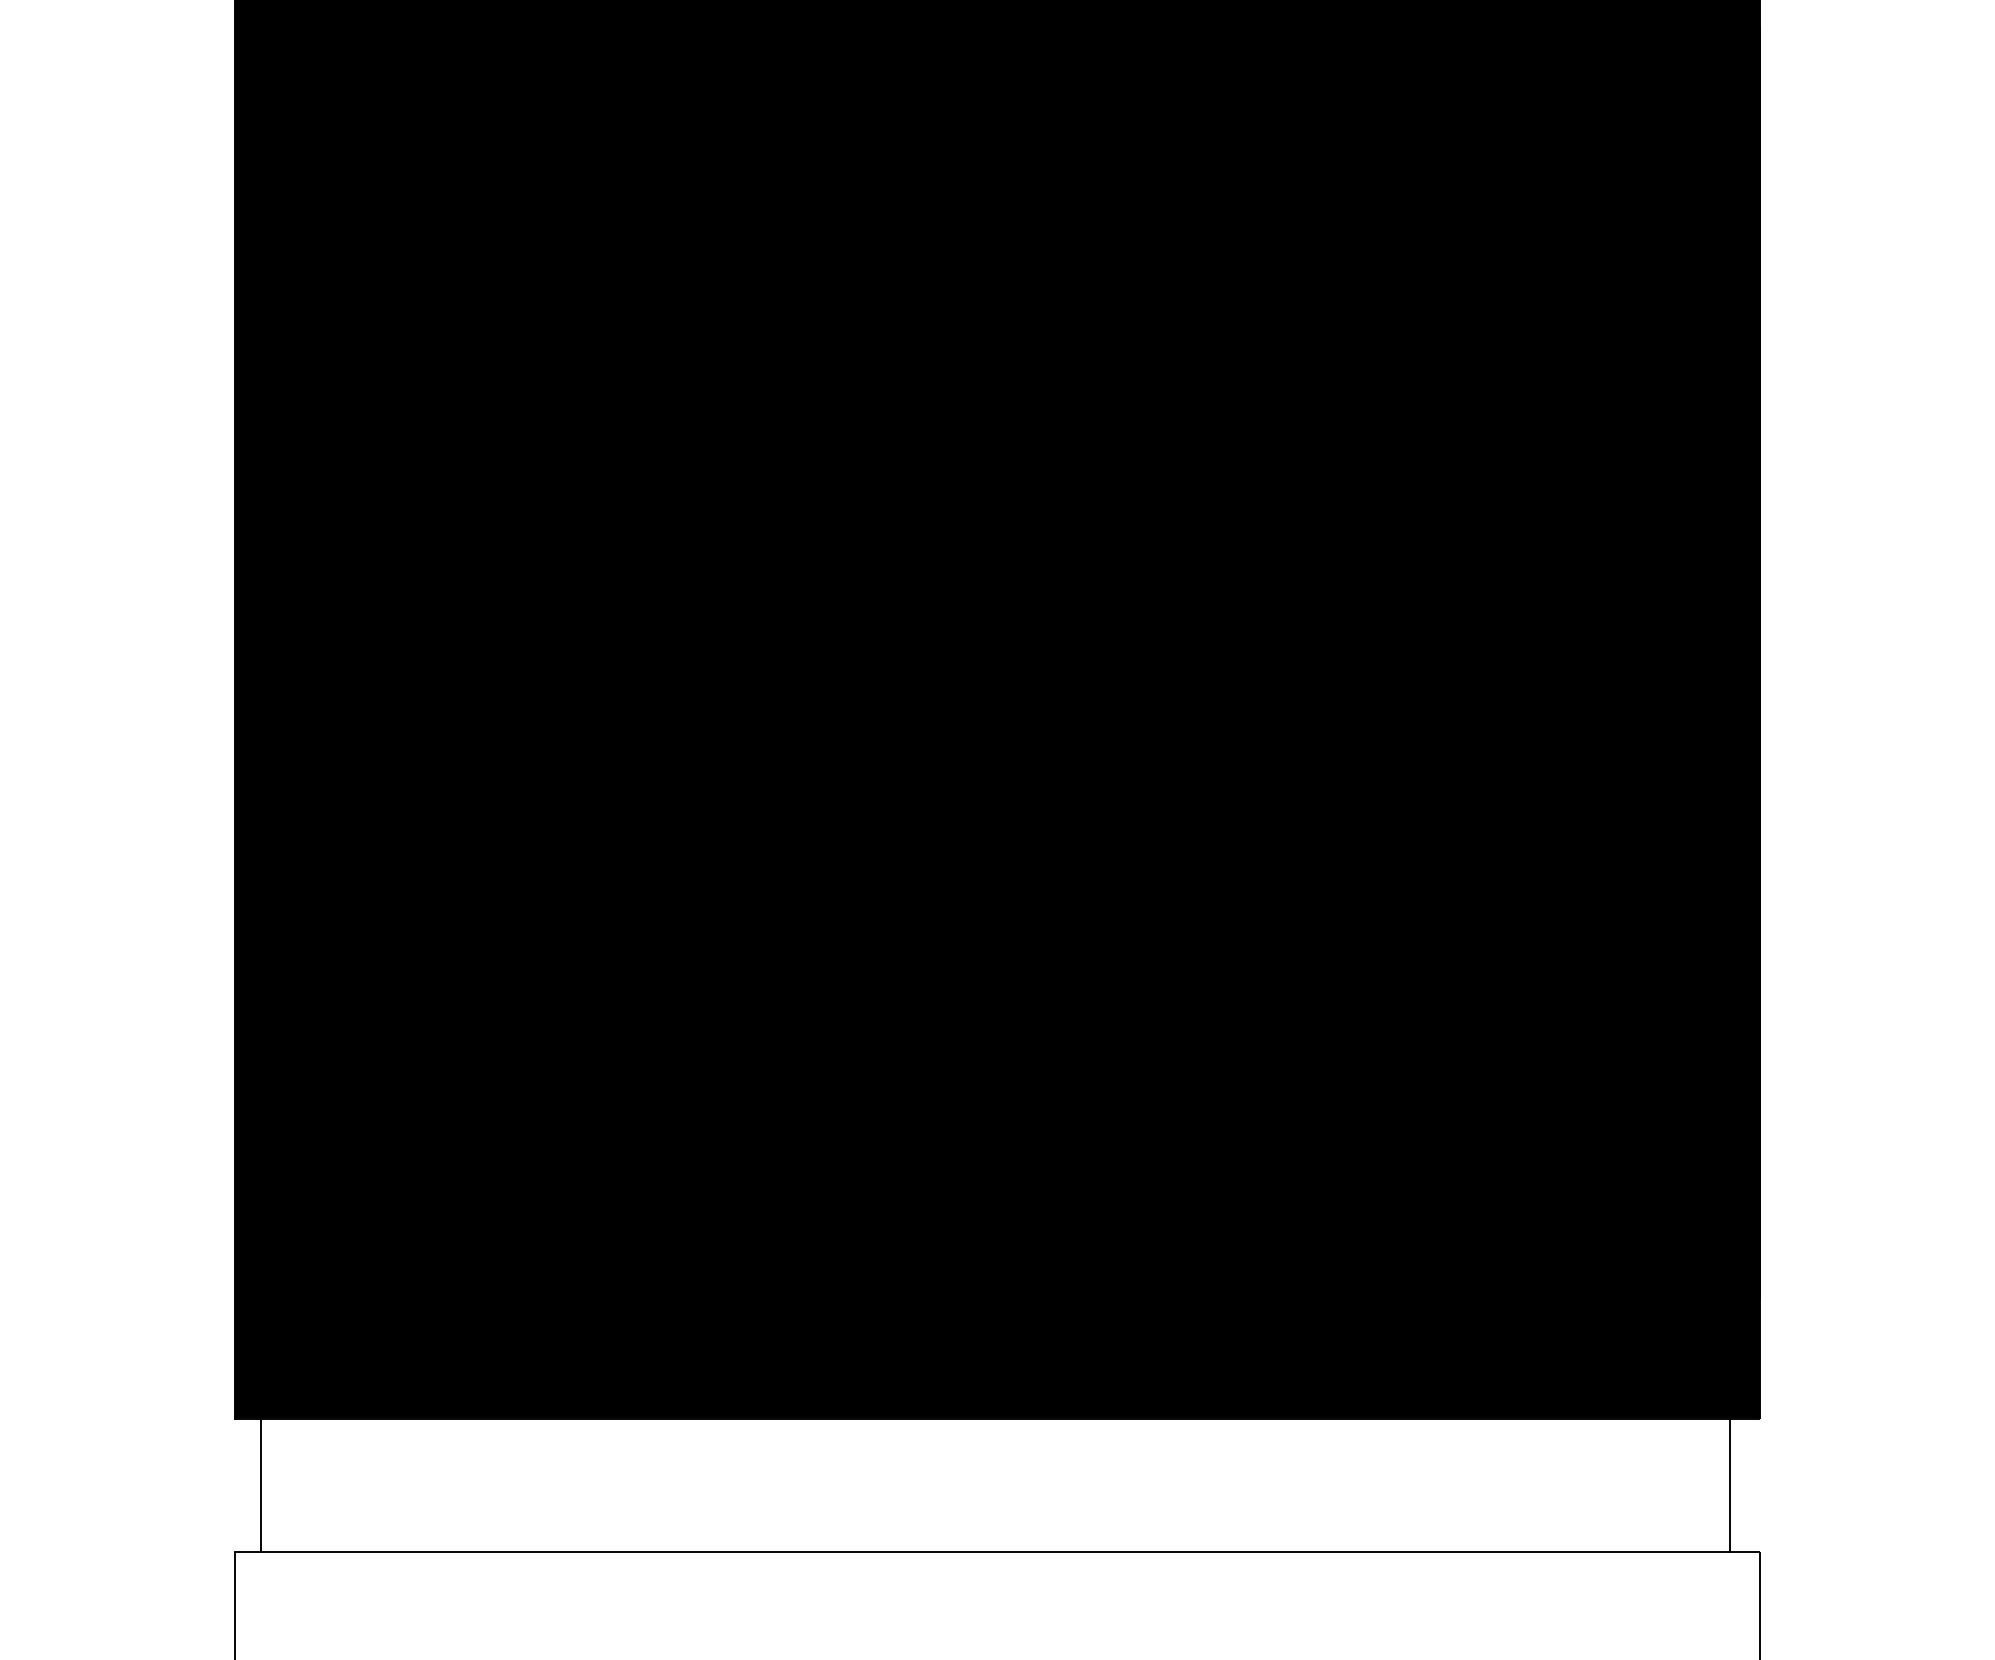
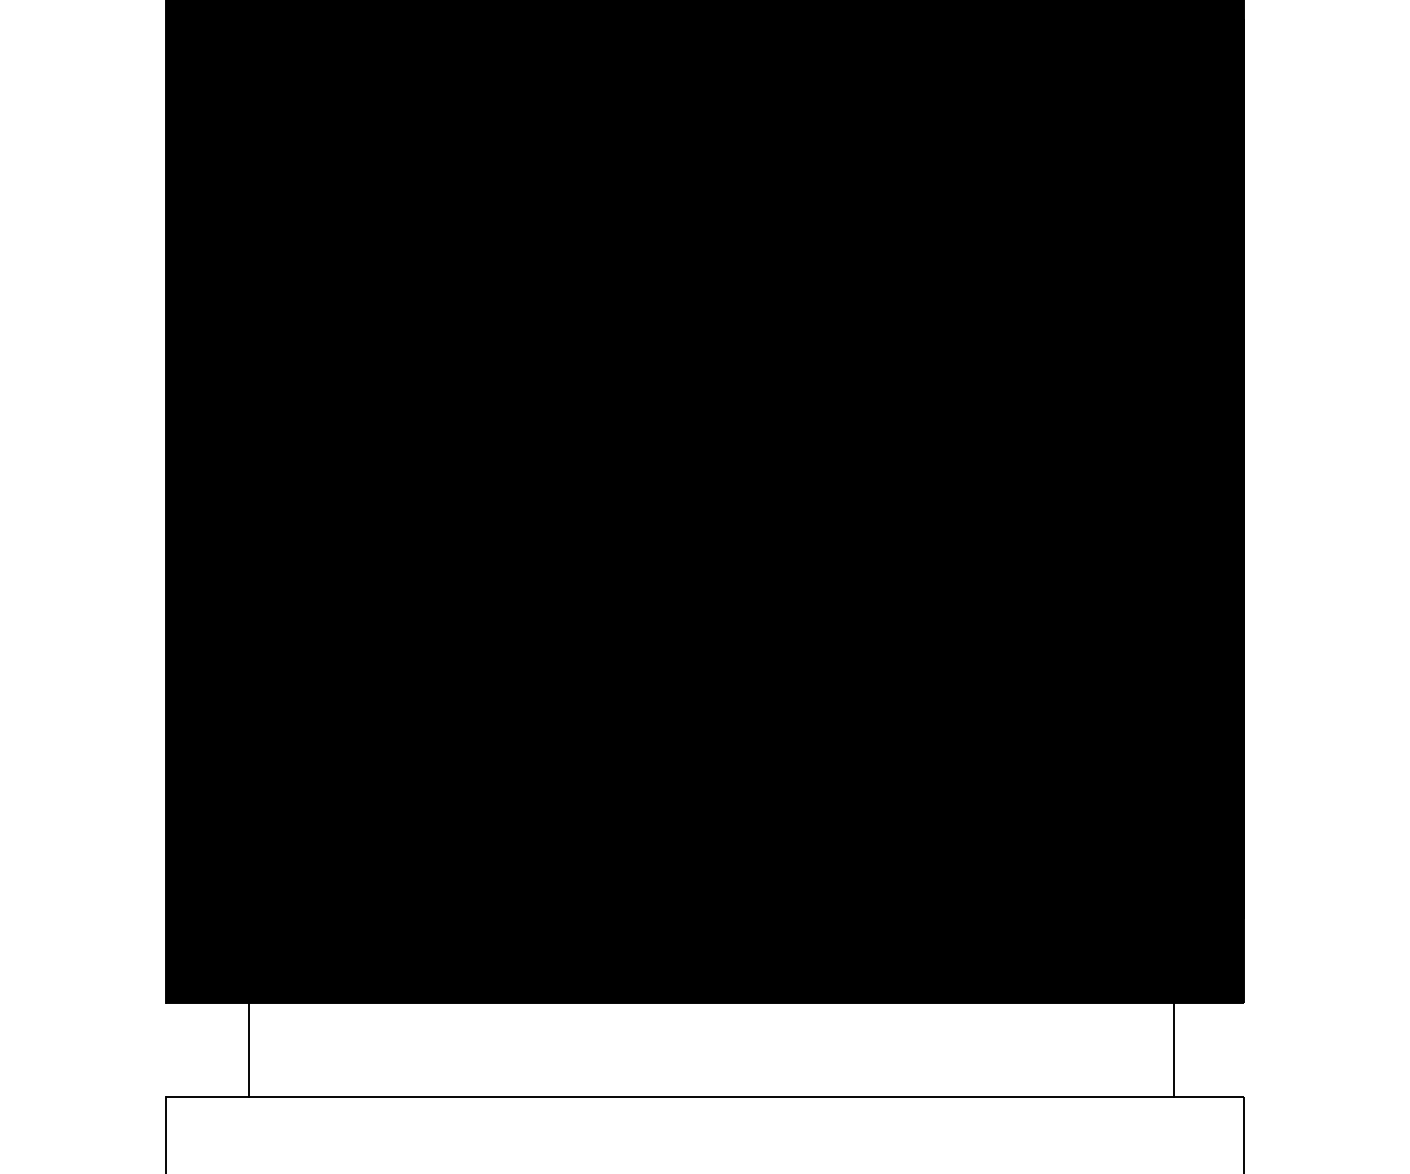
line: (261, 1485) -> (248, 1050), moved
line: (1730, 1485) -> (1173, 1050), moved

